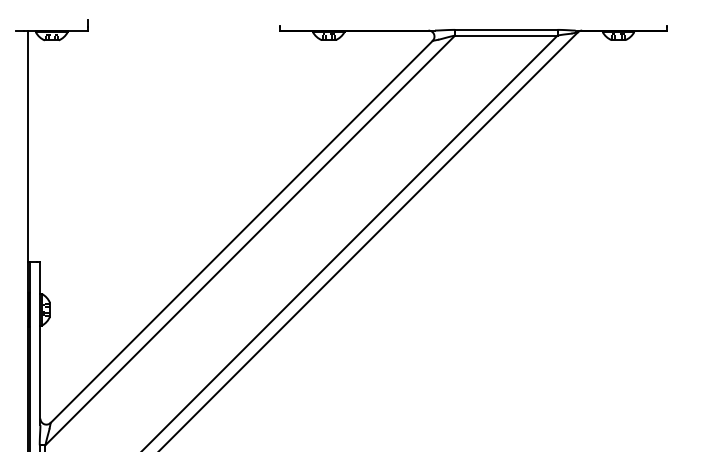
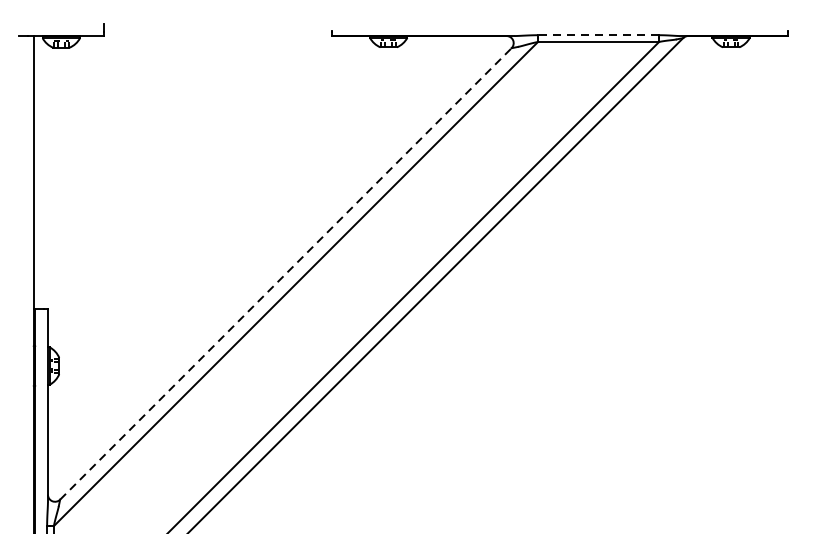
line: (505, 29) -> (597, 34), solid -> dashed
line: (242, 231) -> (286, 273), solid -> dashed

